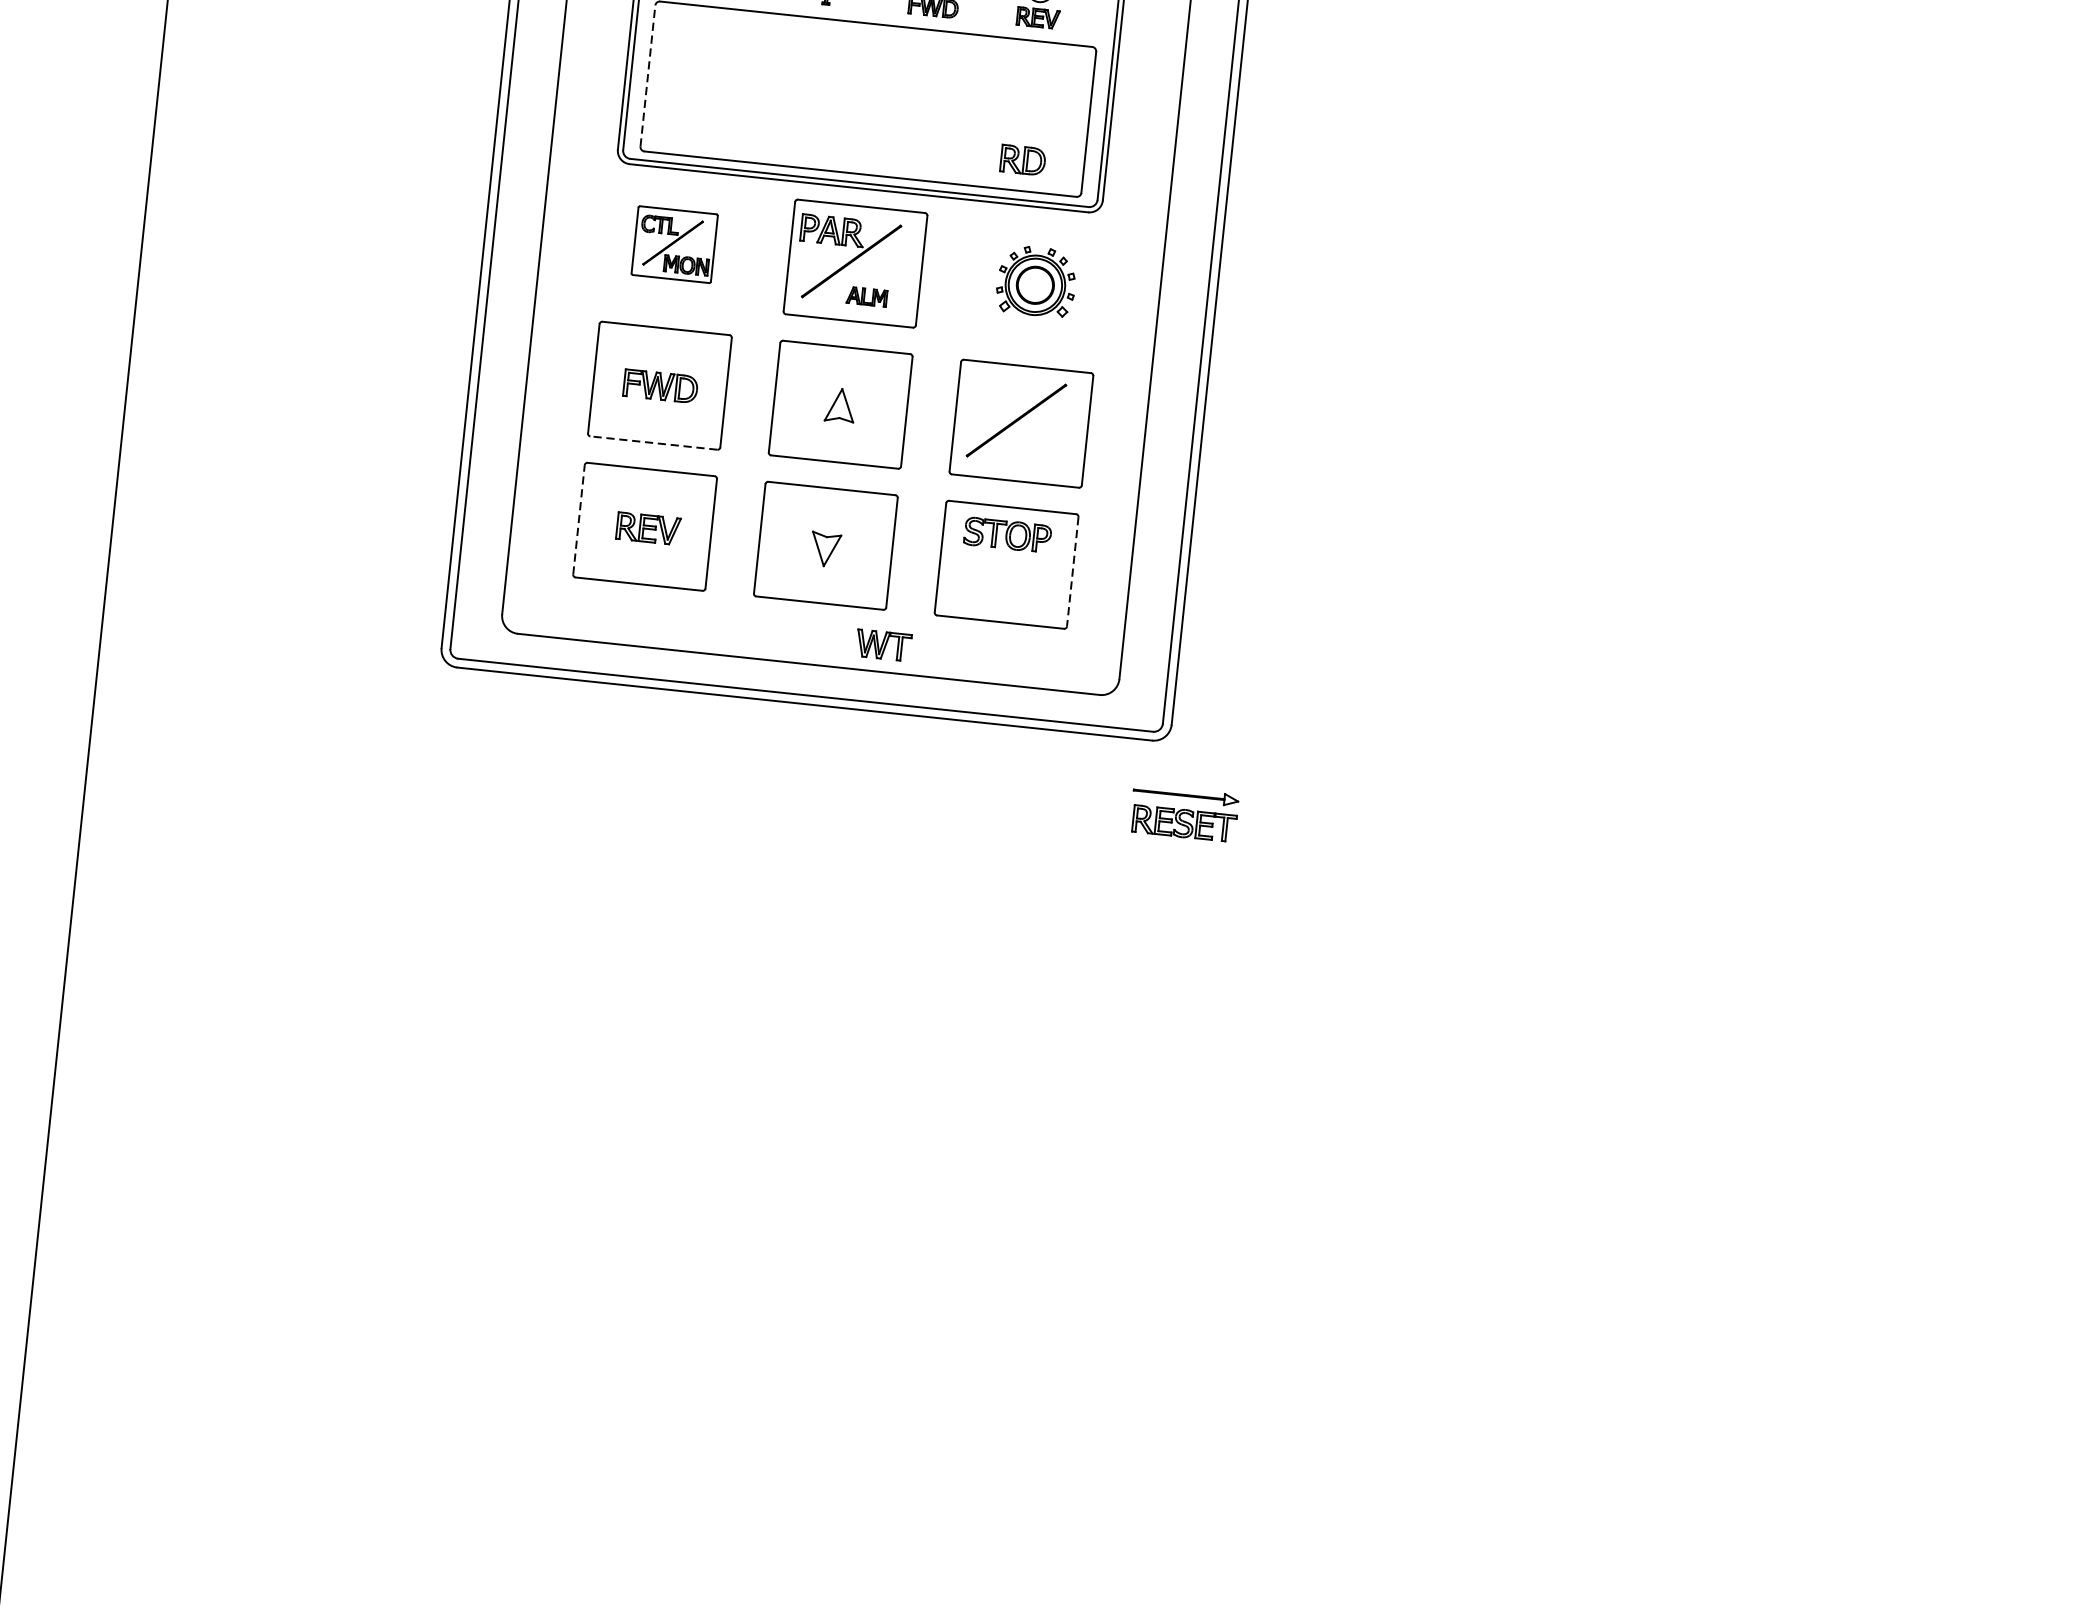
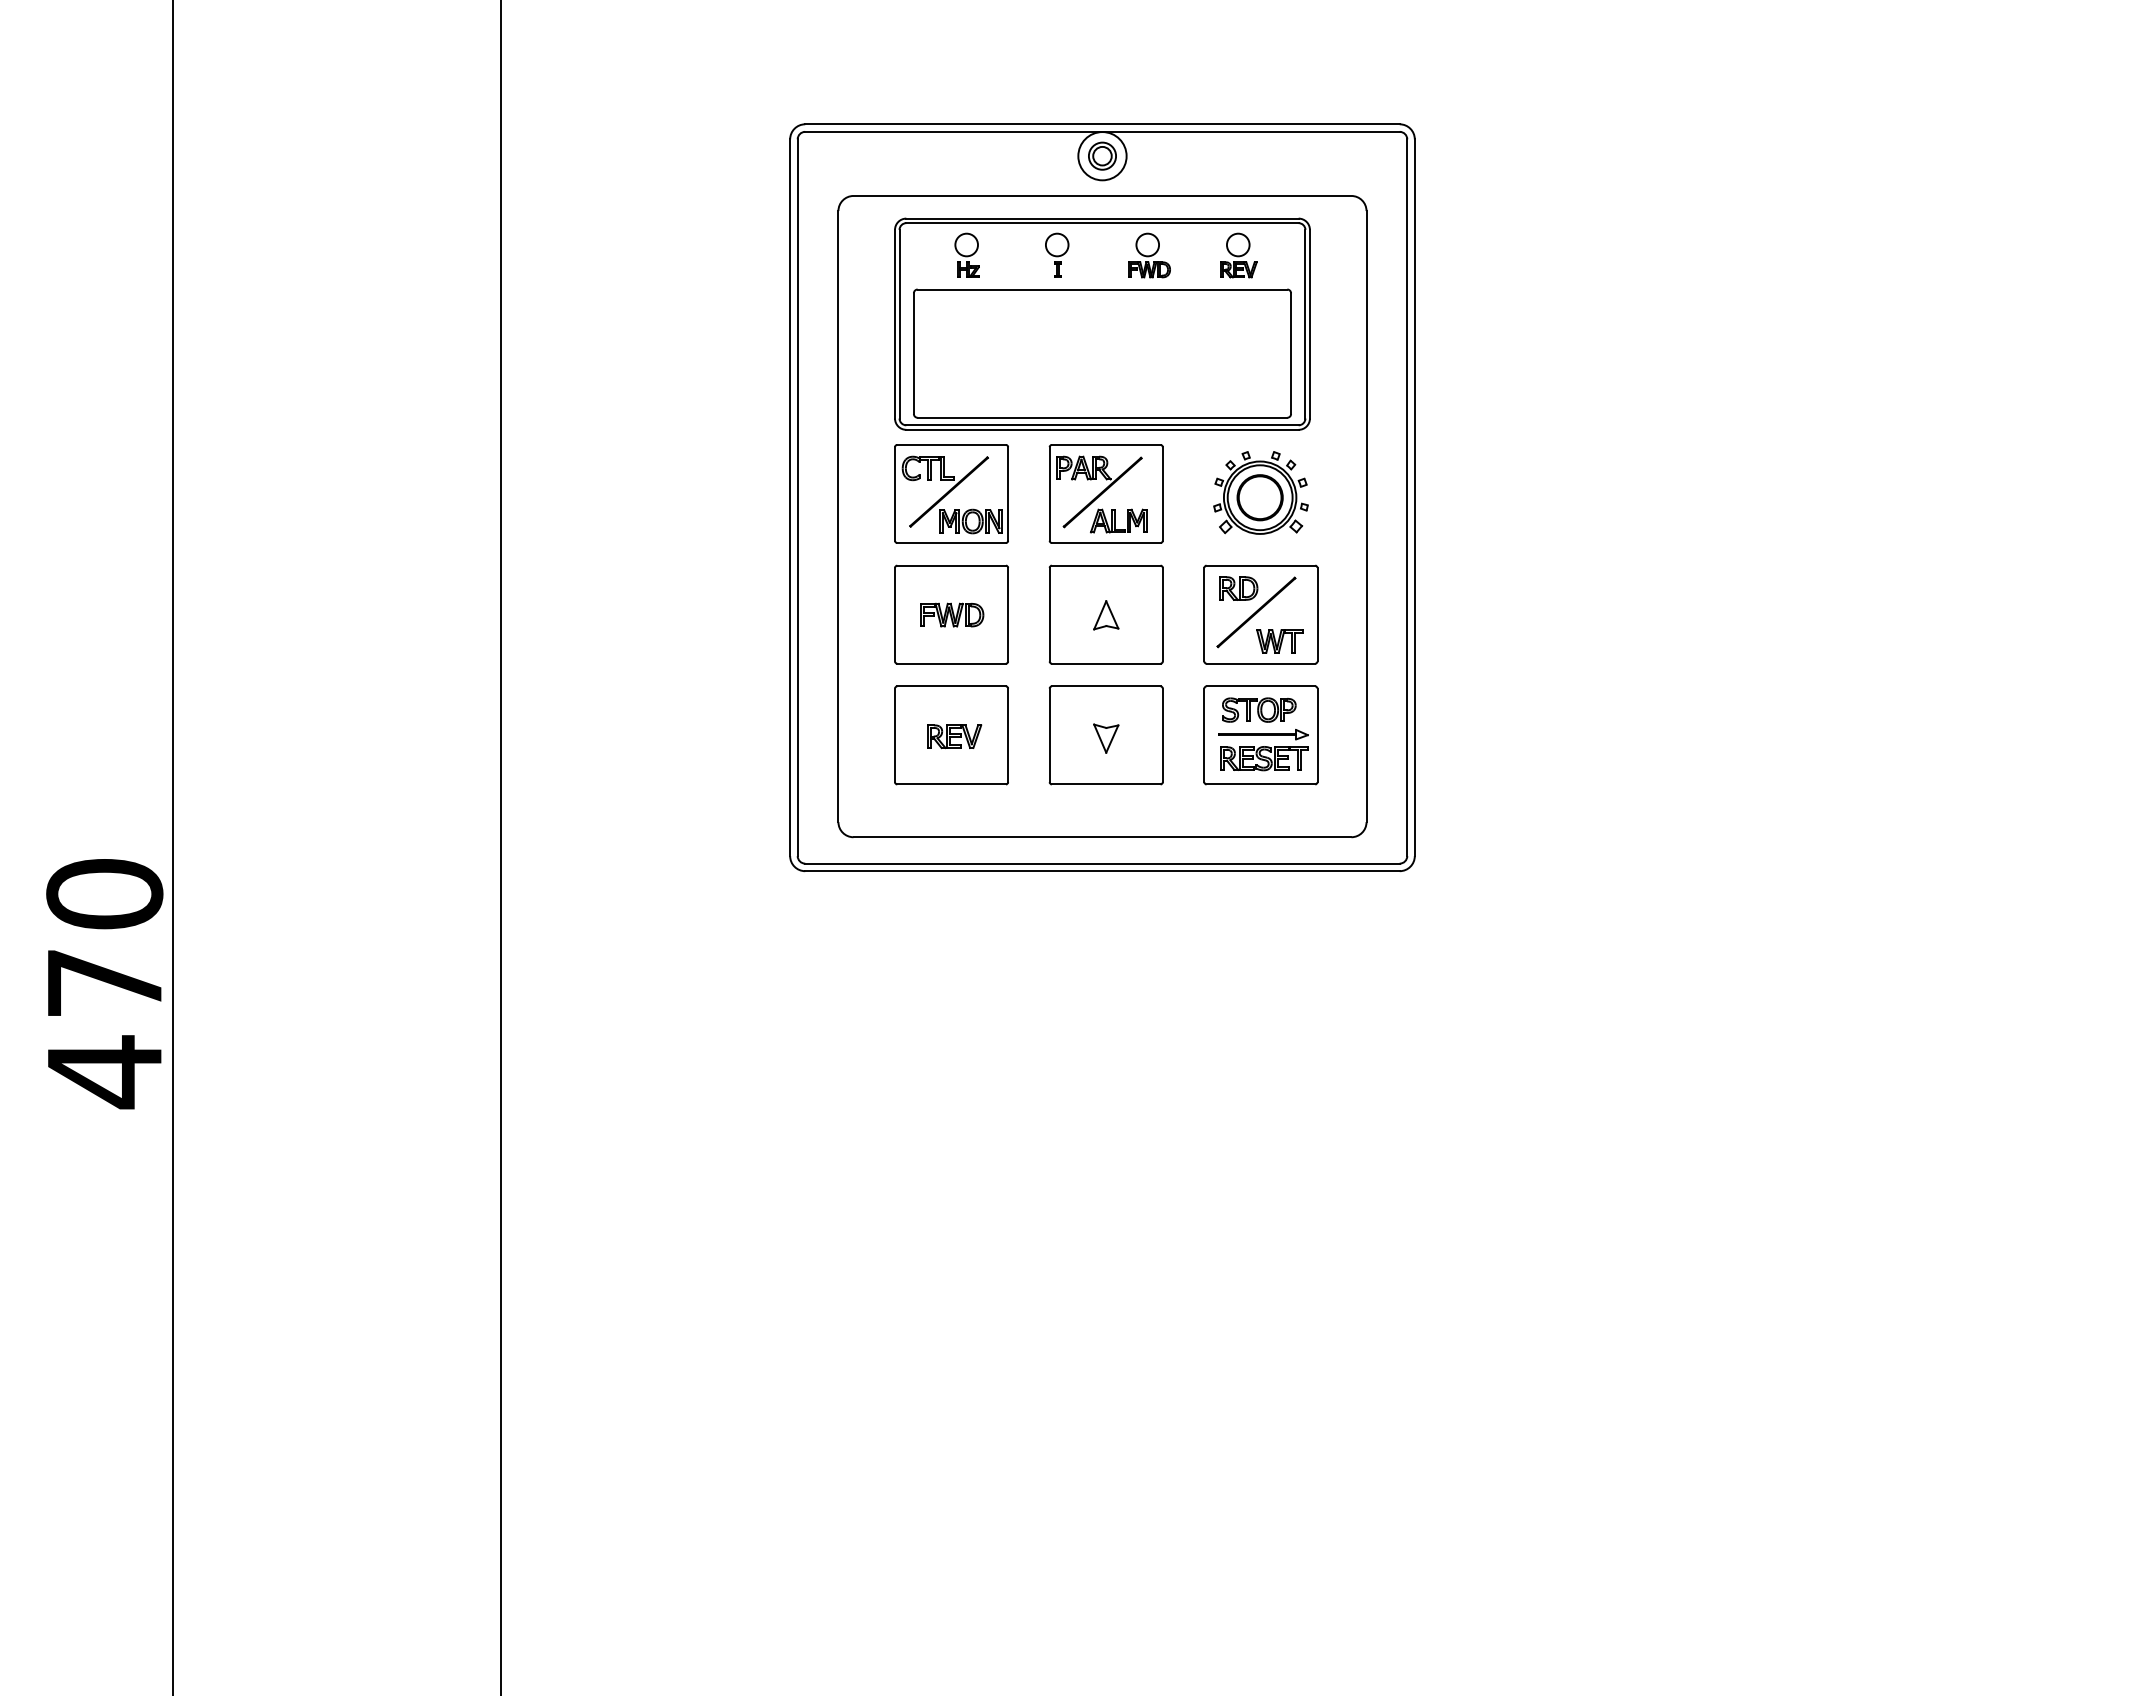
line: (647, 75) -> (913, 353), dashed -> solid
part: (1022, 160) -> (1238, 588), moved
part: (674, 244) -> (951, 493), size x1.67
part: (1035, 280) -> (1260, 492), size x1.43
part: (866, 296) -> (1118, 520), size x1.67
line: (653, 442) -> (951, 663), dashed -> solid
line: (579, 520) -> (895, 735), dashed -> solid
line: (1072, 571) -> (1317, 735), dashed -> solid
part: (883, 645) -> (1279, 641), moved
part: (1184, 814) -> (1263, 750), moved

